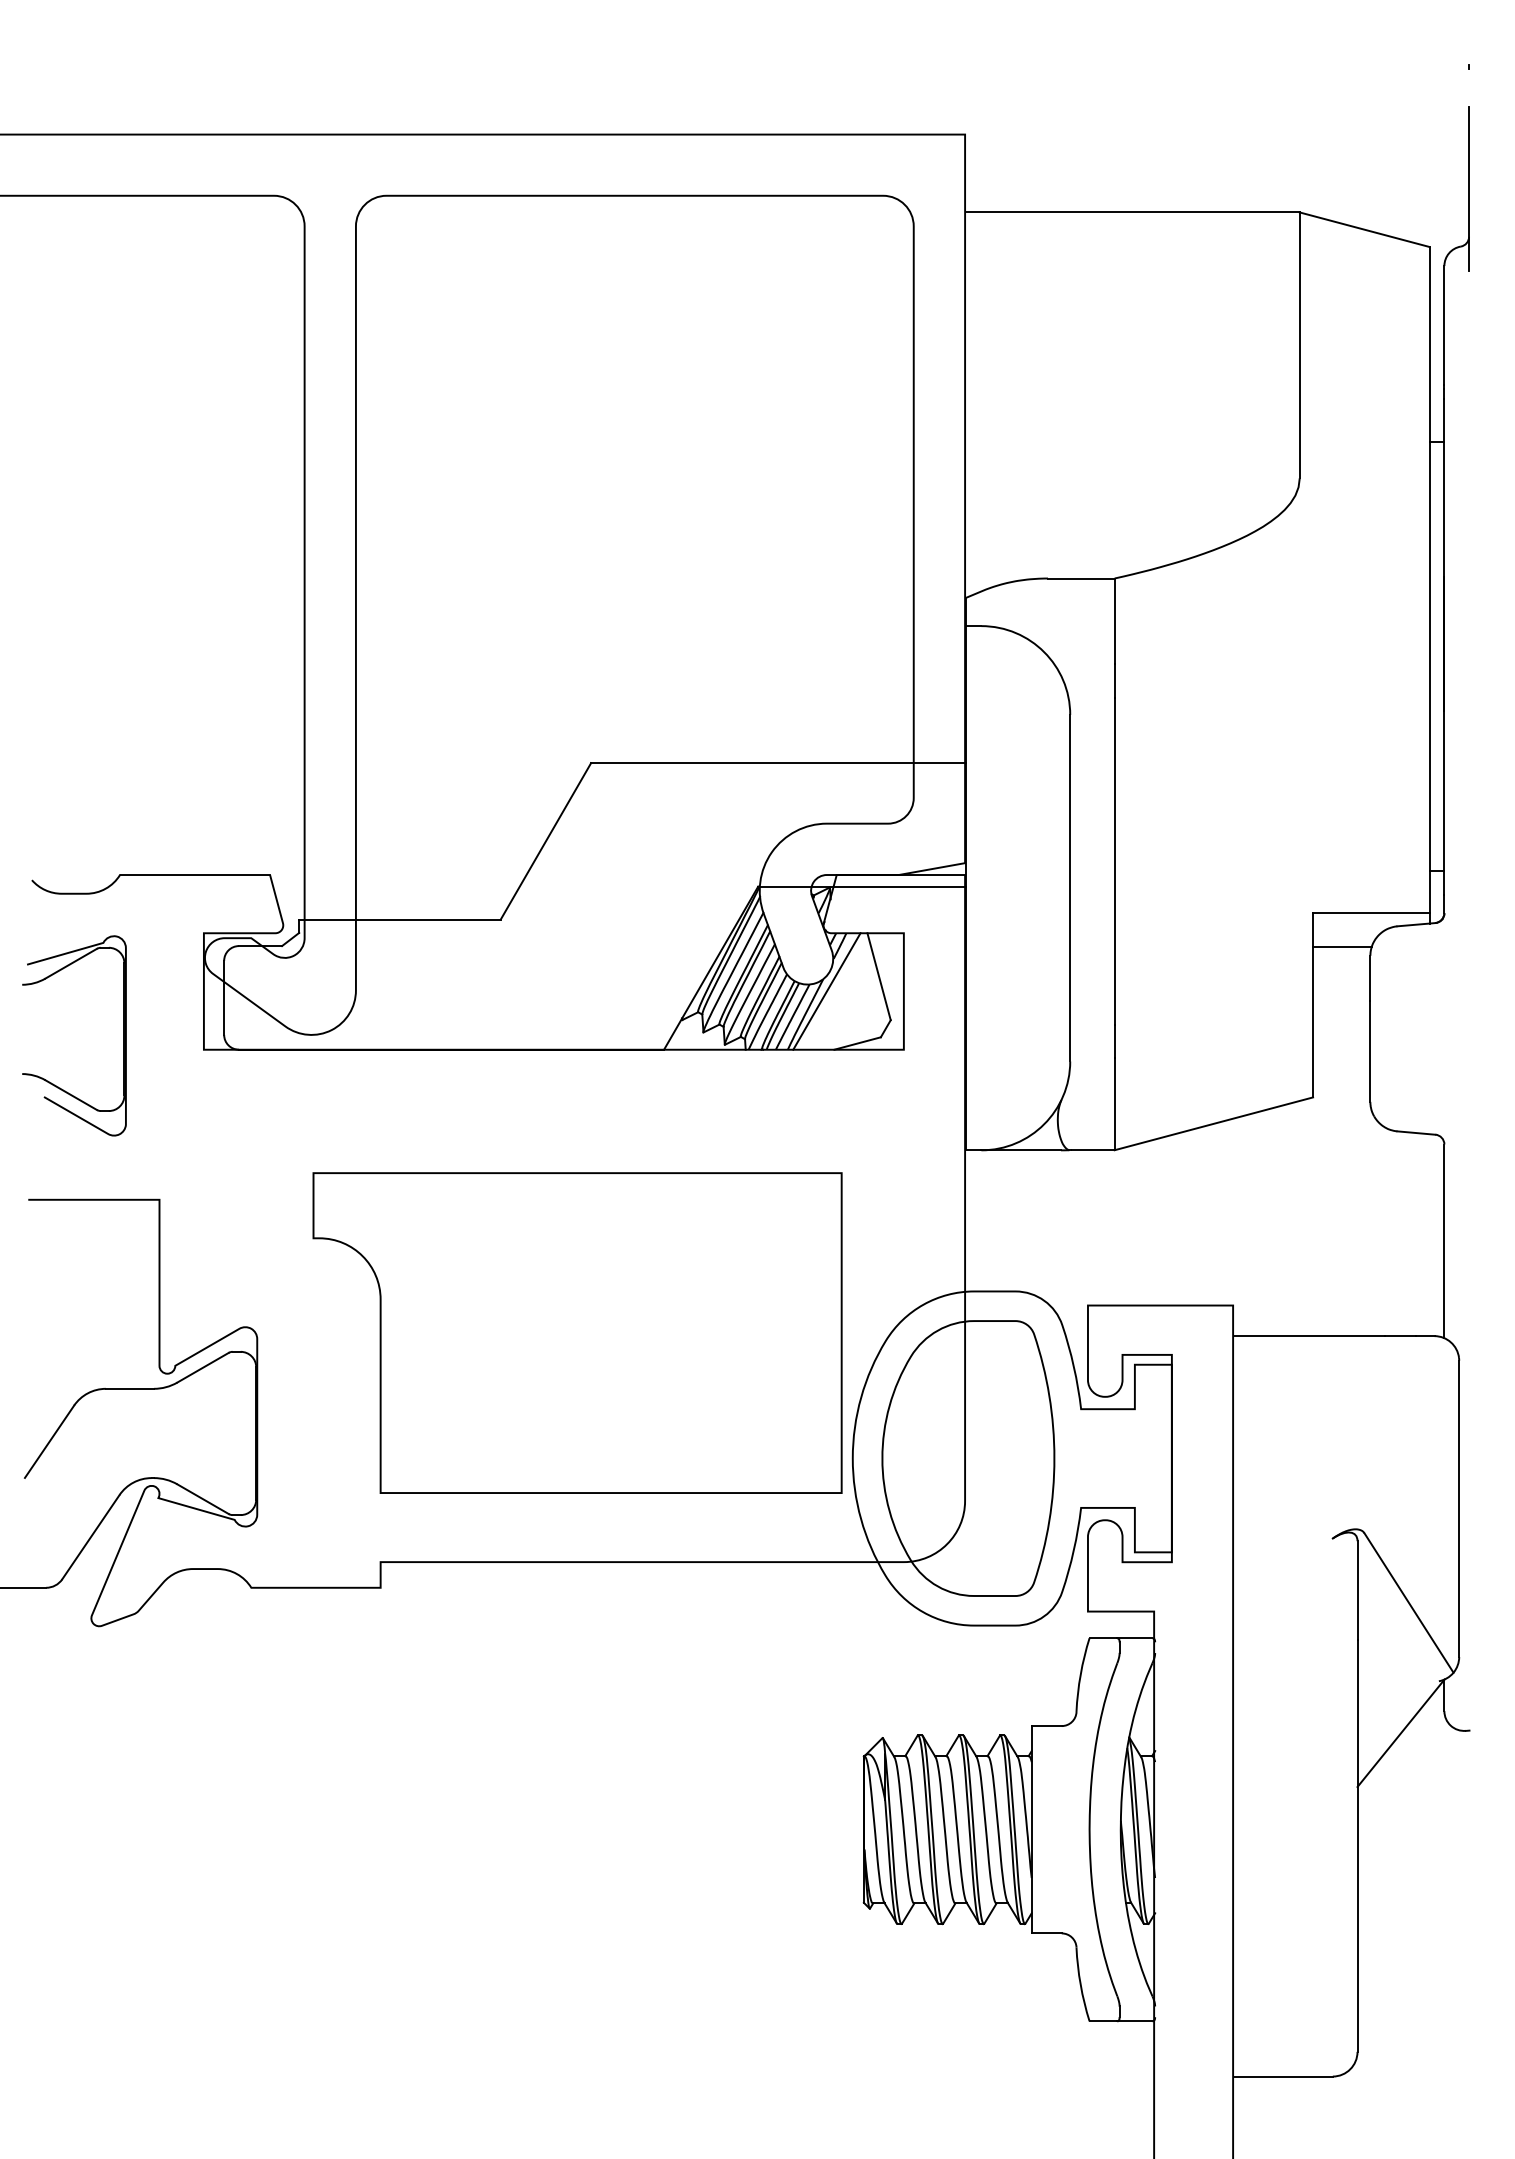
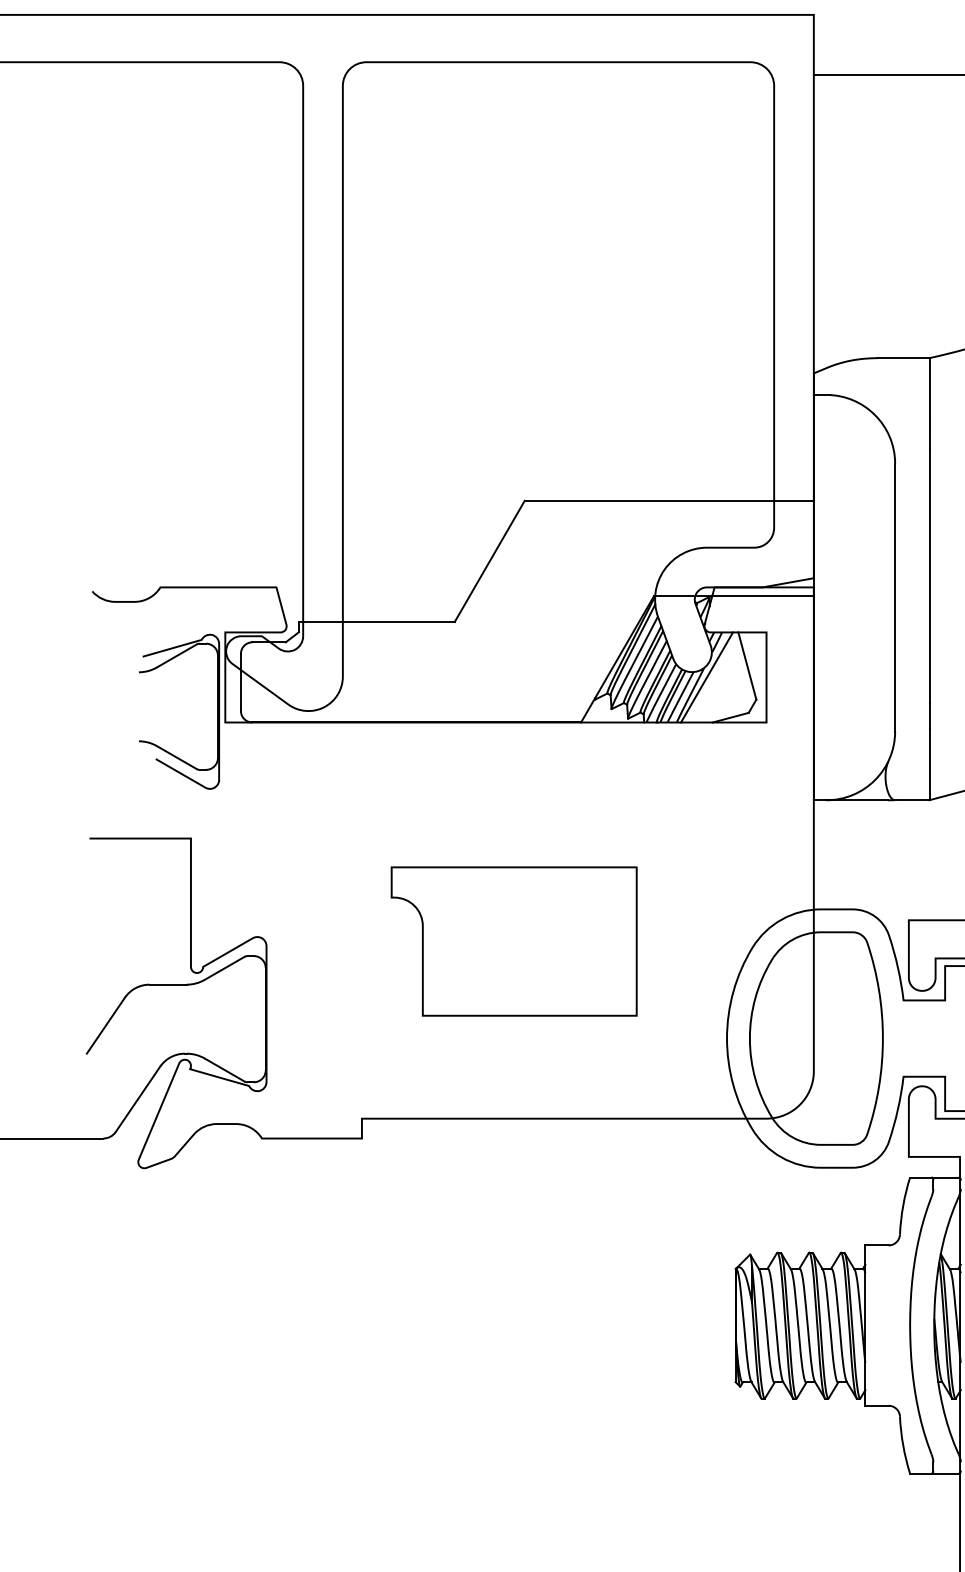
part: (123, 1035) -> (217, 711), moved
part: (577, 1332) -> (514, 941), size x0.6

